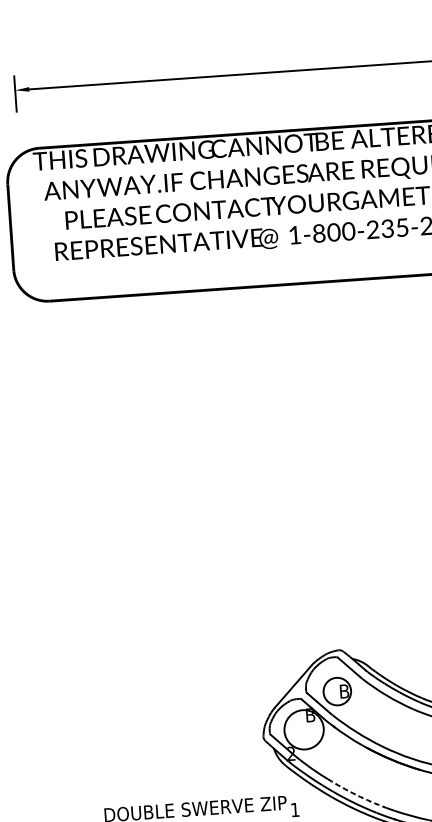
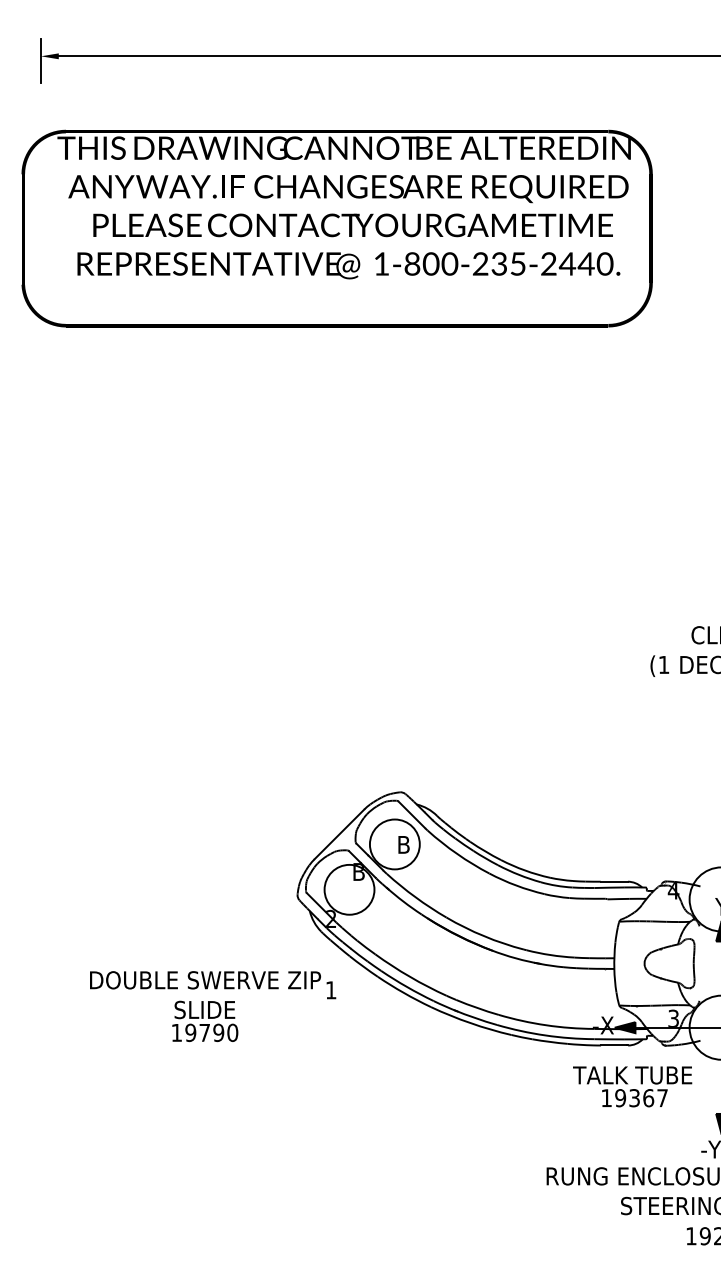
circle: (337, 691) -> (394, 844), size x1.43
arc: (356, 794) -> (409, 976), dashed -> solid

